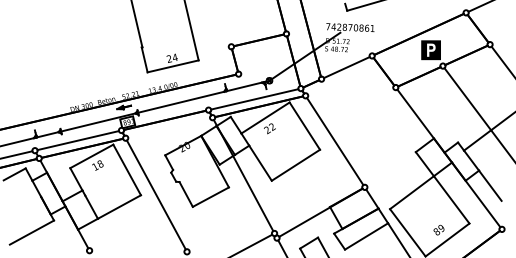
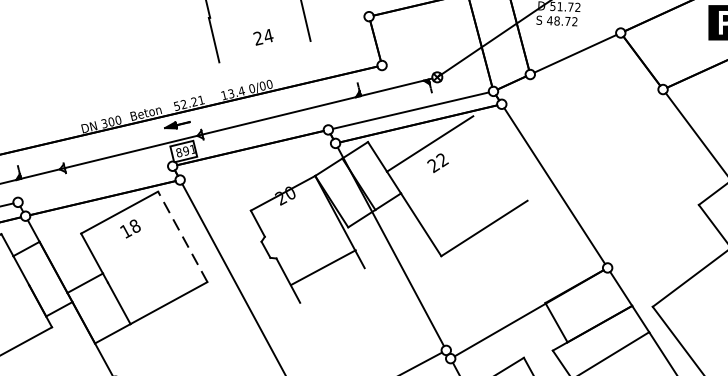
line: (172, 66) -> (263, 51), removed
line: (304, 125) -> (499, 157), removed
line: (77, 140) -> (94, 184), removed
line: (127, 169) -> (183, 235), solid -> dashed
line: (210, 196) -> (322, 266), moved

